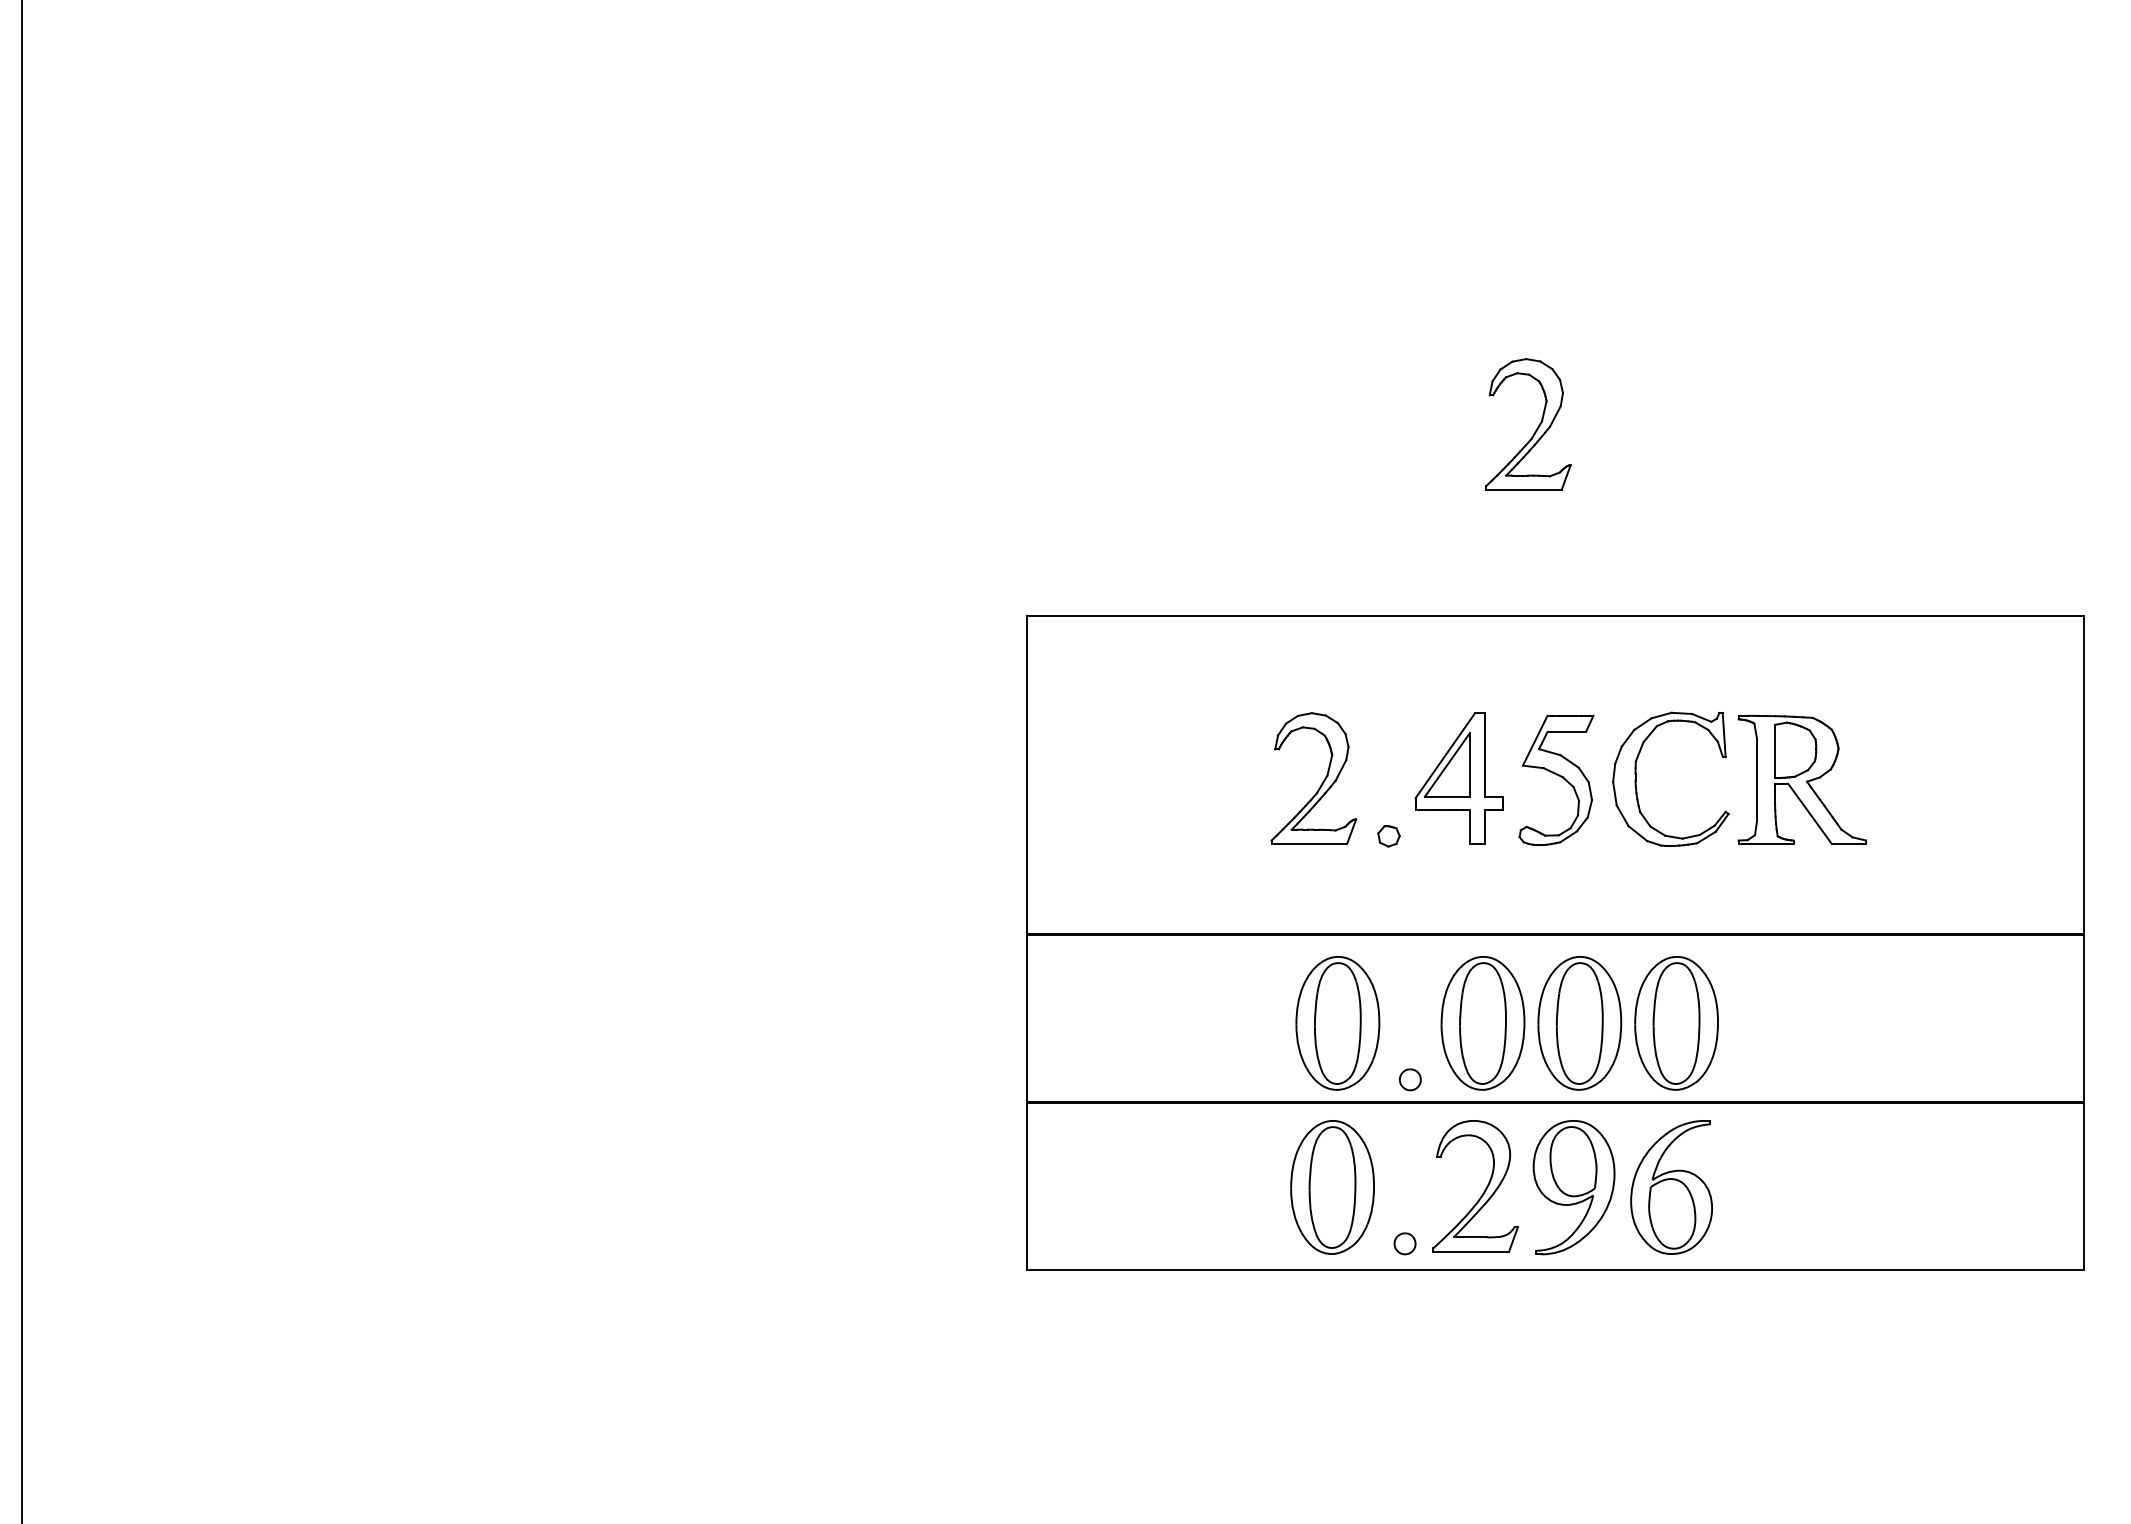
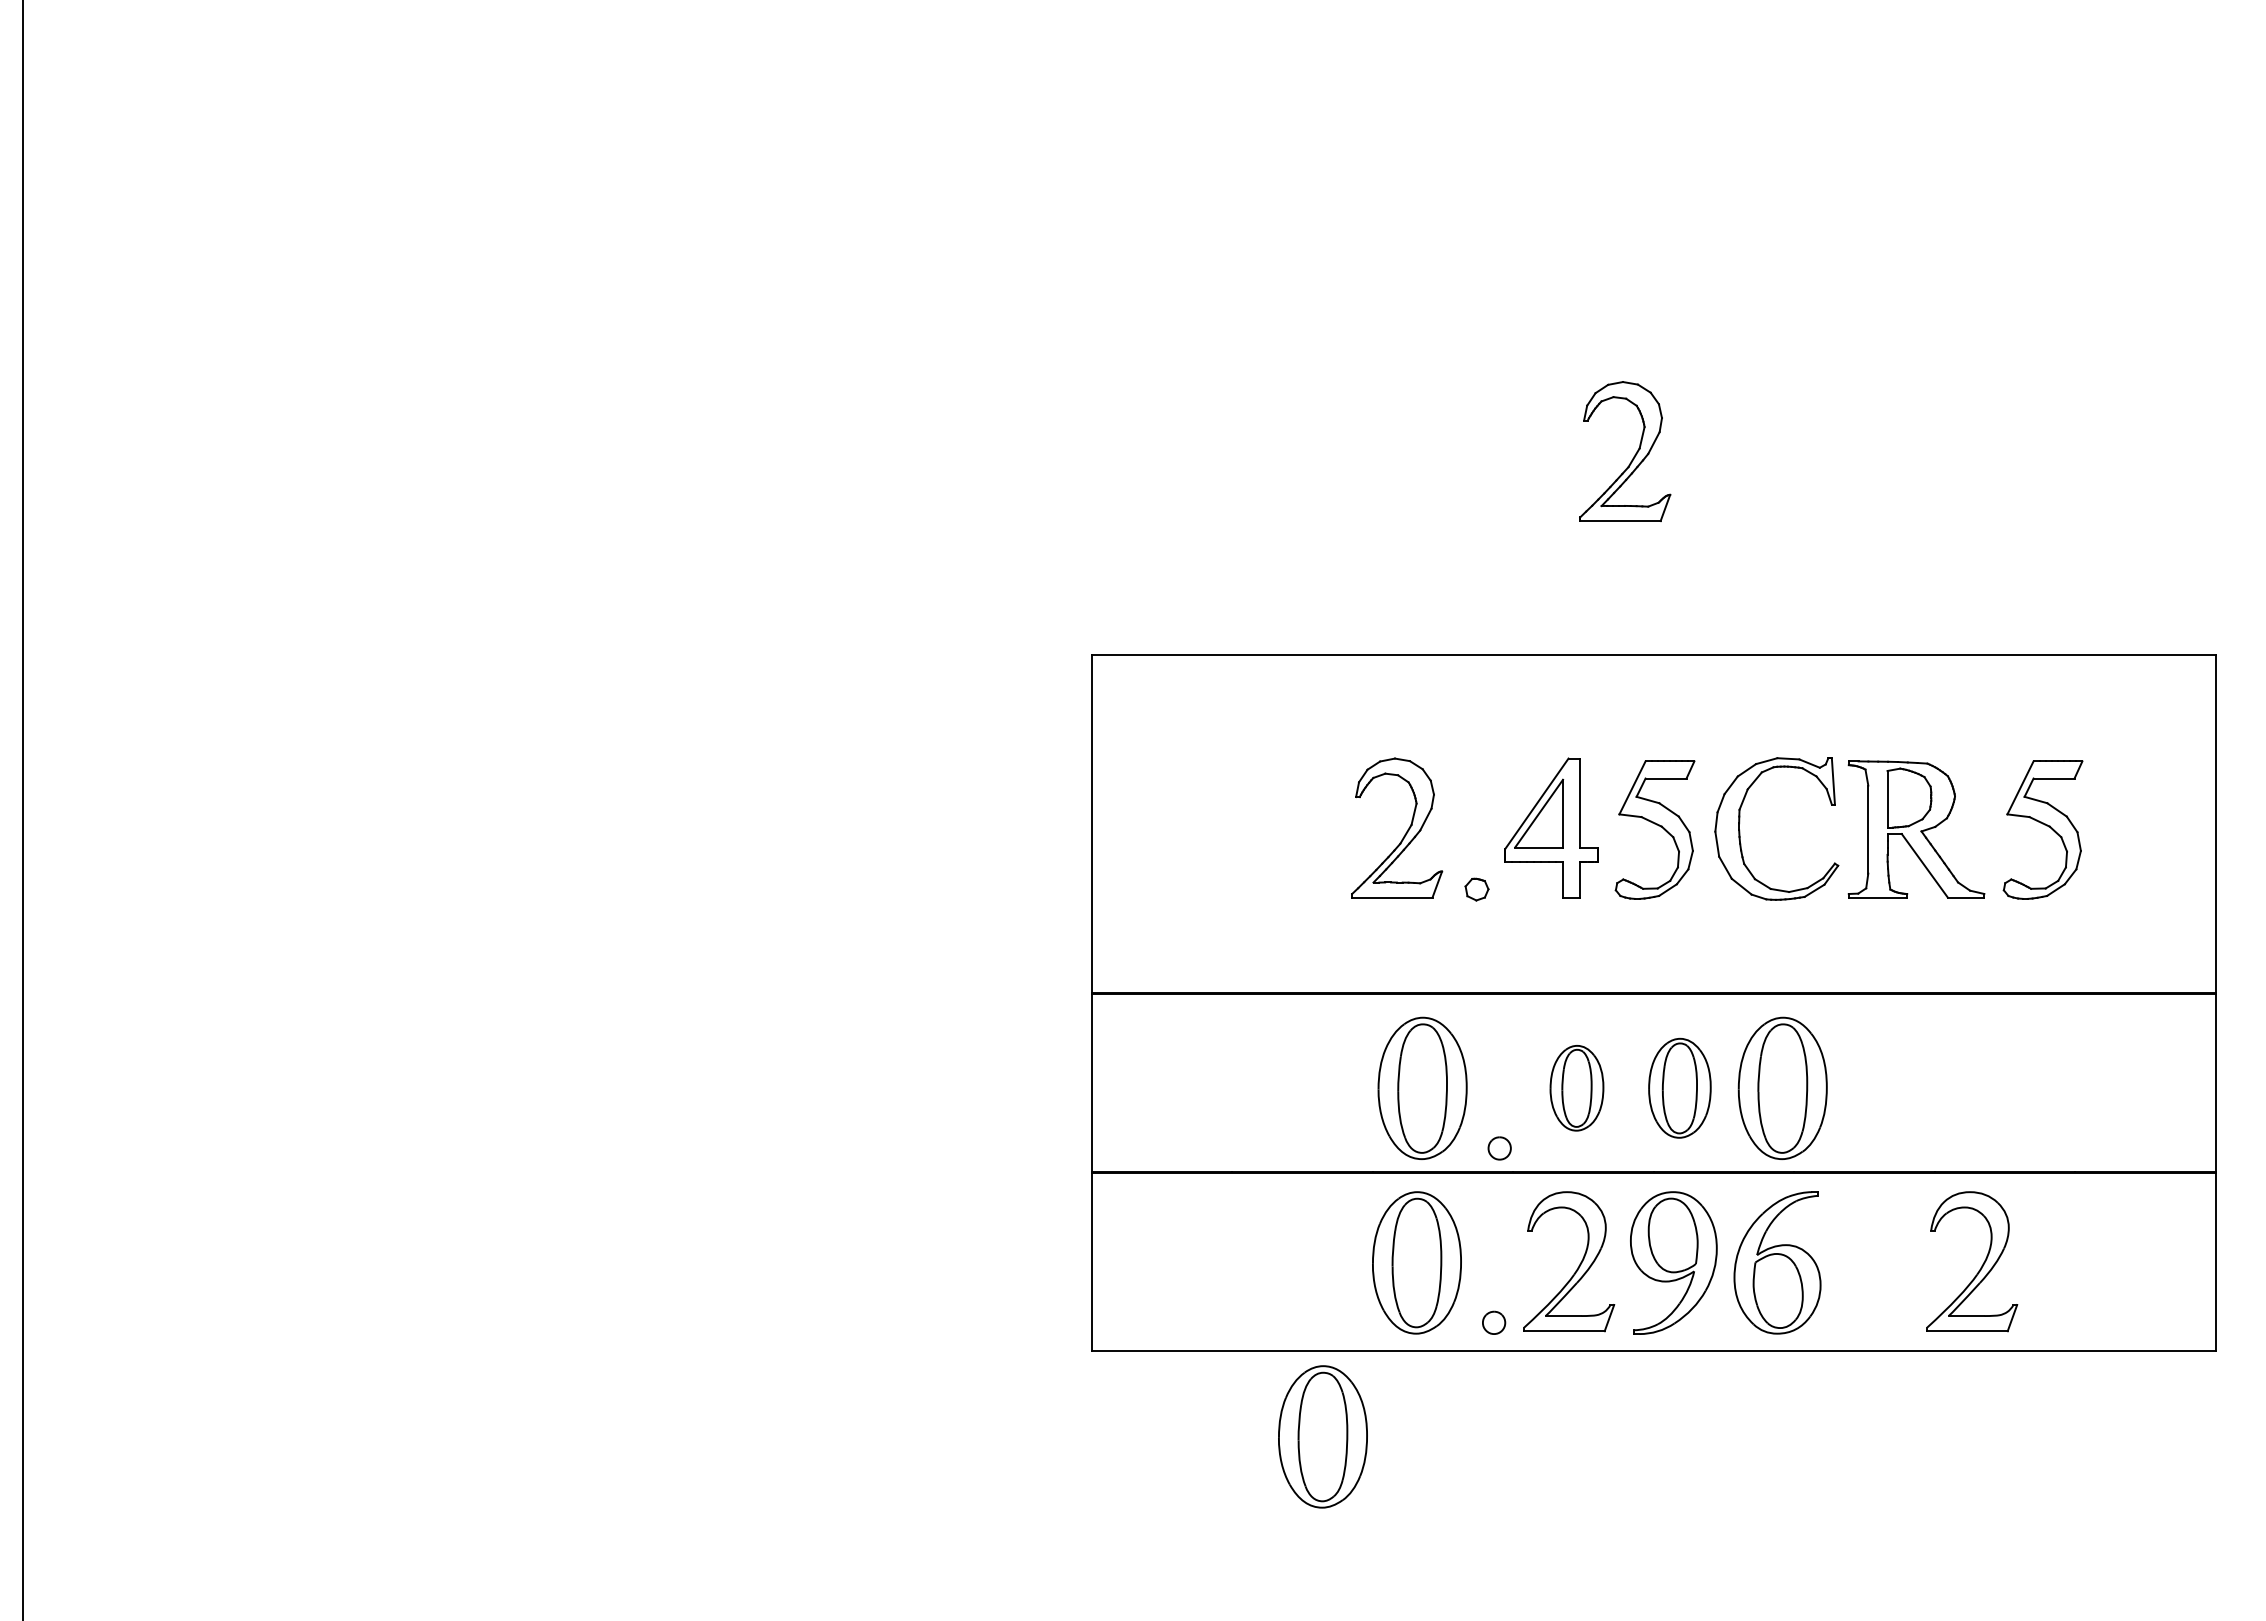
part: (1920, 779) -> (2042, 829), added
part: (1482, 1022) -> (1576, 1087), size x0.6
part: (1579, 1022) -> (1679, 1087), size x0.7
part: (1863, 1189) -> (1981, 1265), added
part: (1243, 1350) -> (1322, 1436), added

